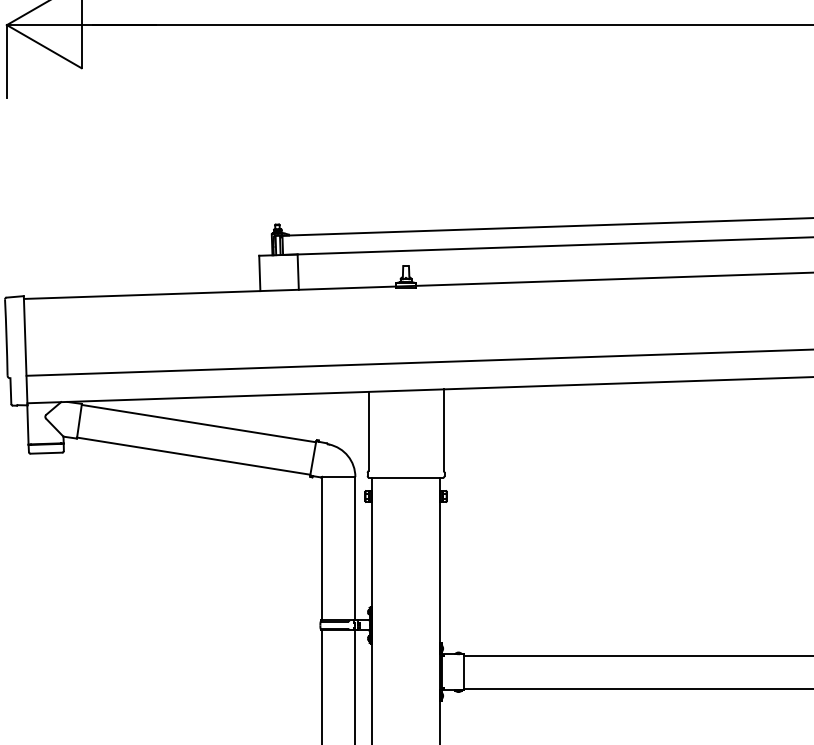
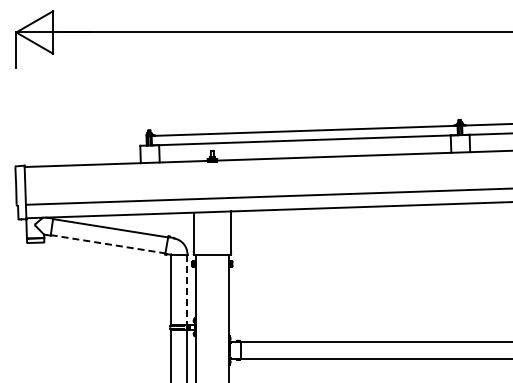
line: (194, 456) -> (108, 244), solid -> dashed
line: (355, 550) -> (187, 290), solid -> dashed

